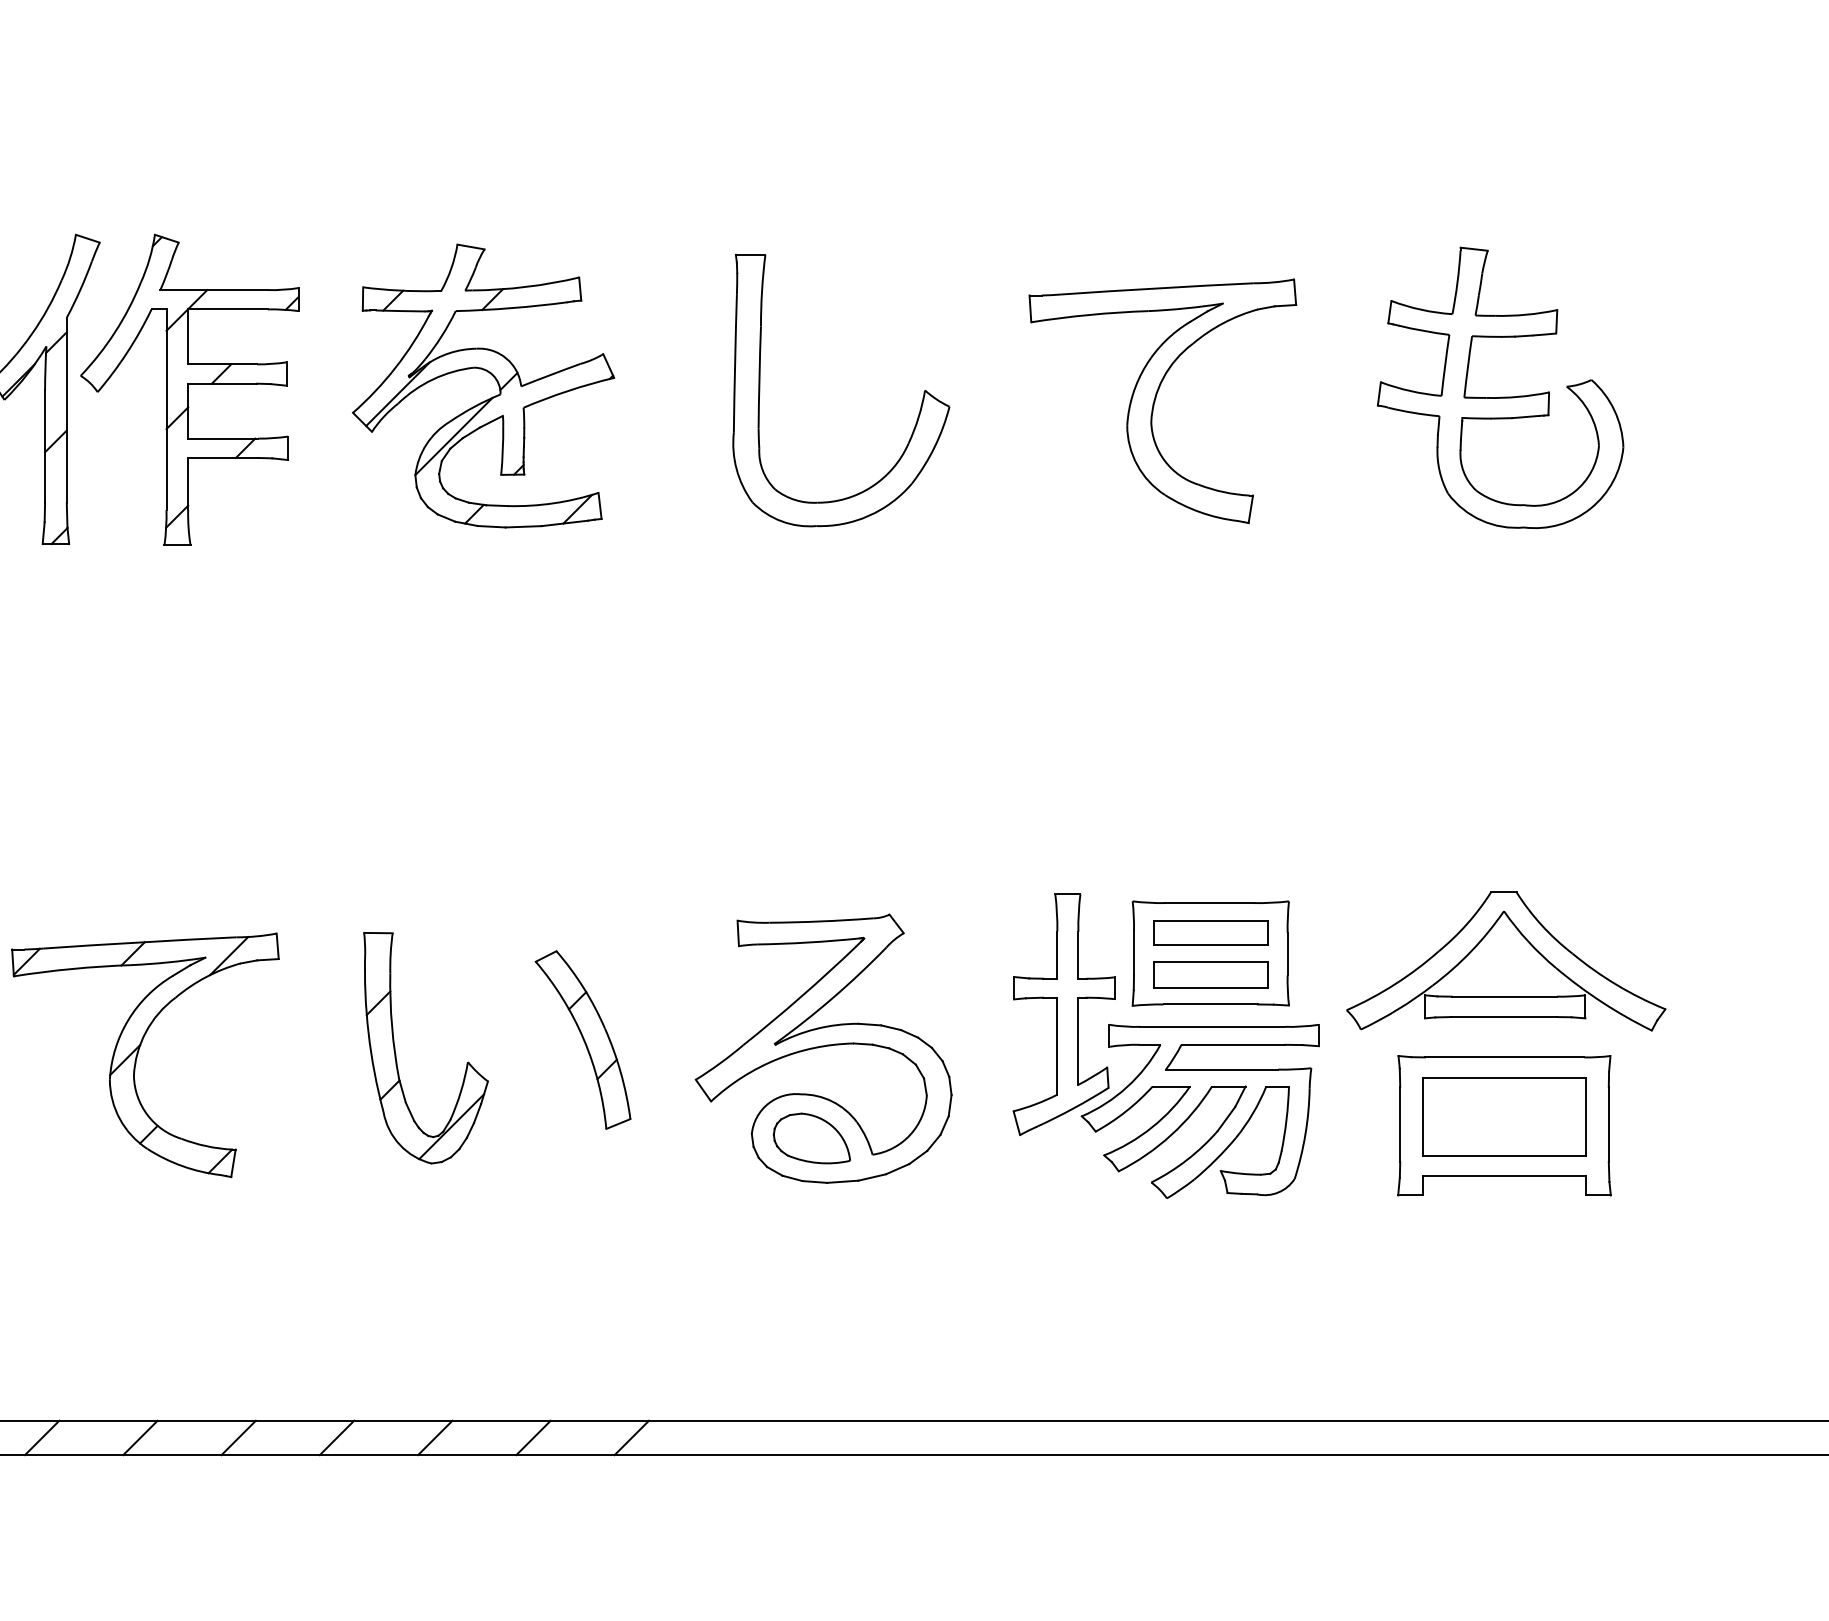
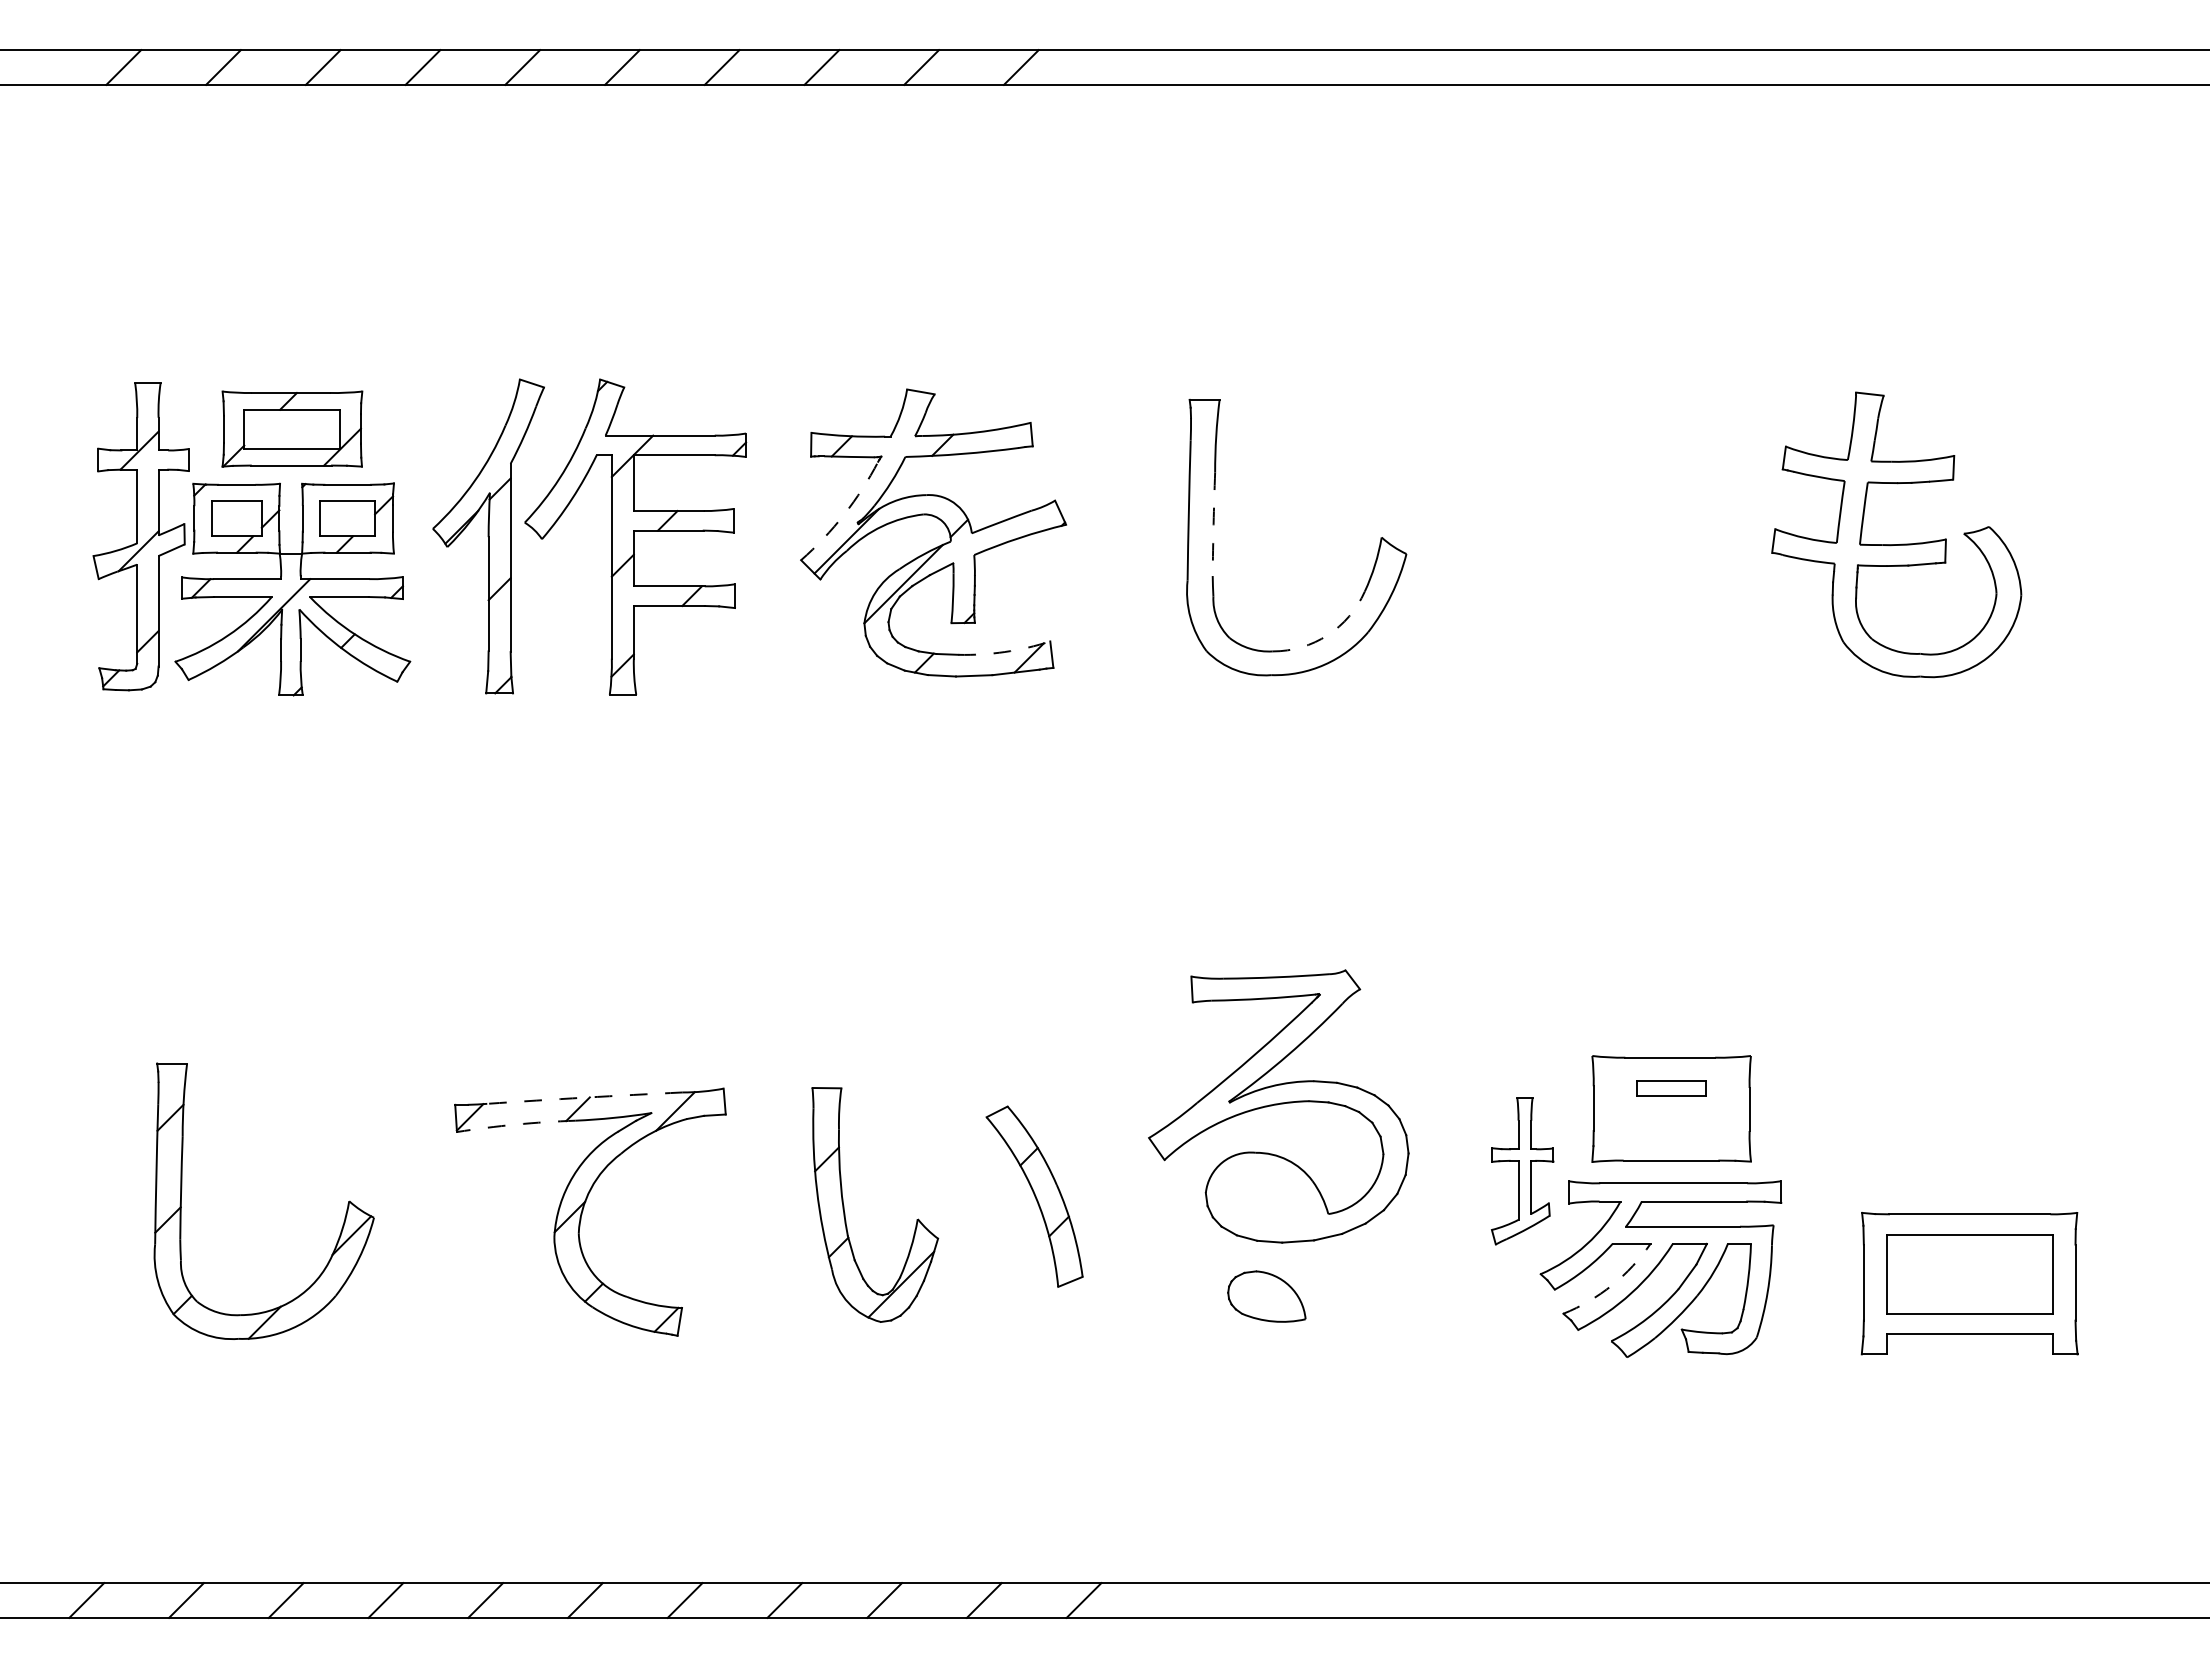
arc: (395, 367) -> (844, 514), solid -> dashed
arc: (759, 377) -> (1213, 524), solid -> dashed
part: (1500, 397) -> (1896, 544), moved
part: (1156, 398) -> (1616, 545), removed
arc: (871, 487) -> (1327, 635), solid -> dashed
arc: (553, 503) -> (1004, 652), solid -> dashed
part: (1210, 933) -> (1671, 1088), size x0.6
arc: (139, 942) -> (584, 1097), solid -> dashed
part: (1506, 962) -> (1971, 1117), removed
arc: (72, 968) -> (516, 1124), solid -> dashed
part: (1210, 974) -> (1671, 1130), removed
part: (1063, 1015) -> (1522, 1171), size x0.6
part: (823, 1048) -> (1278, 1106), moved
arc: (1152, 1127) -> (1612, 1285), solid -> dashed

